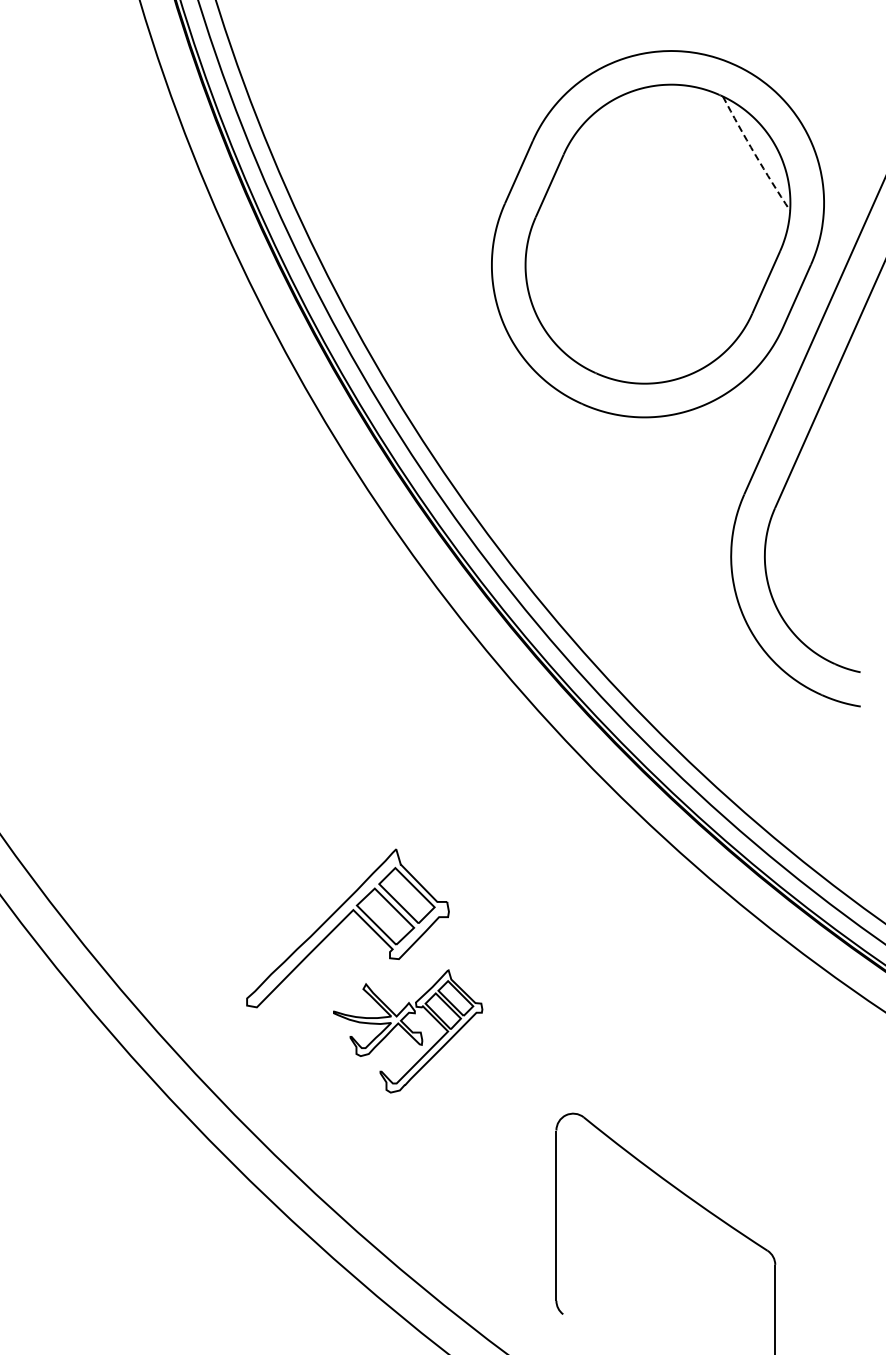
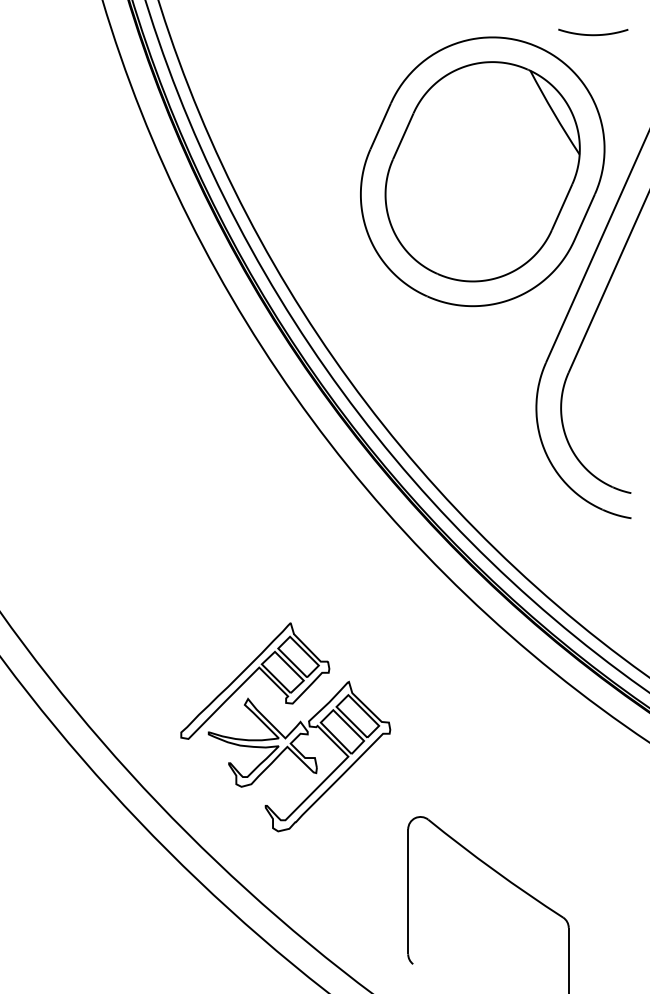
curve: (808, 47) -> (593, 34), added
arc: (755, 154) -> (554, 113), dashed -> solid
part: (407, 1031) -> (298, 756), size x1.67

